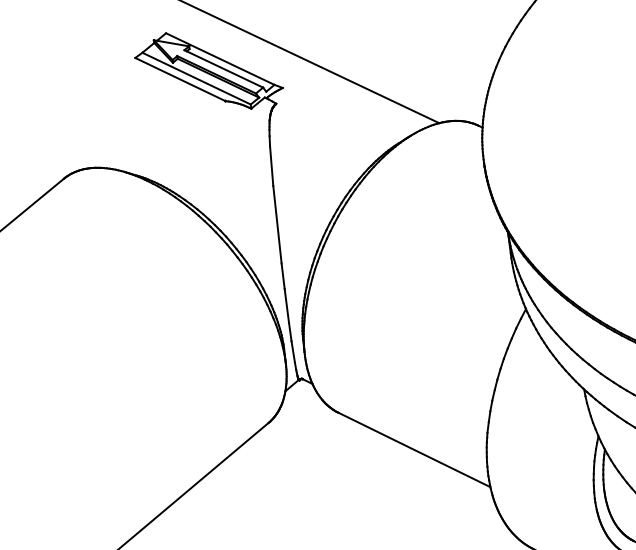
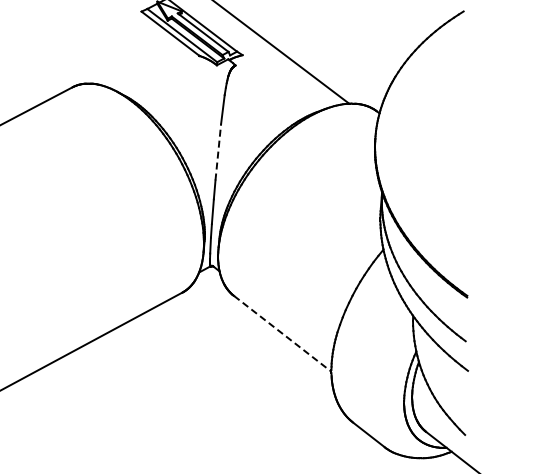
line: (277, 223) -> (218, 151), solid -> dashed
line: (414, 449) -> (282, 333), solid -> dashed

